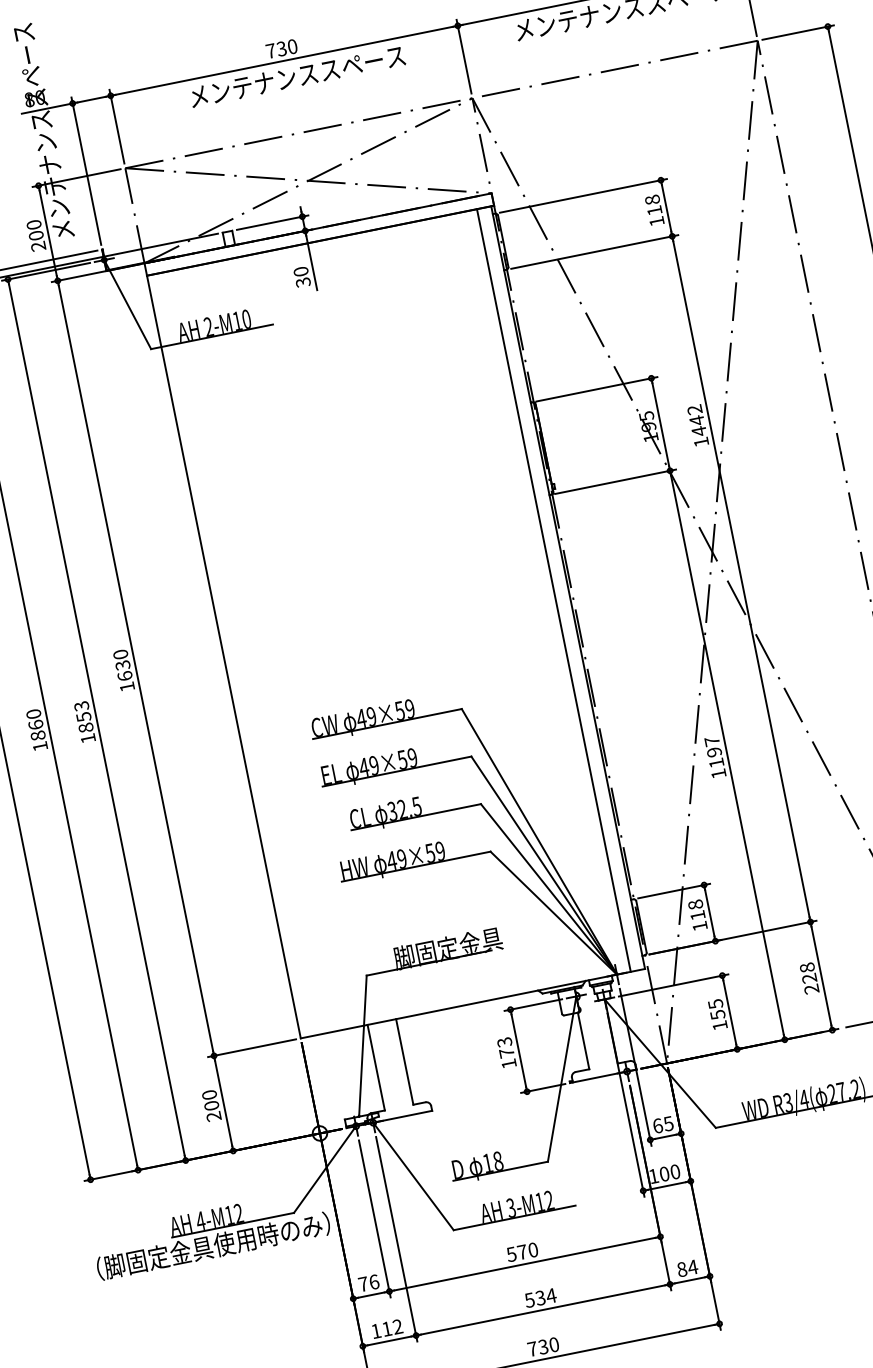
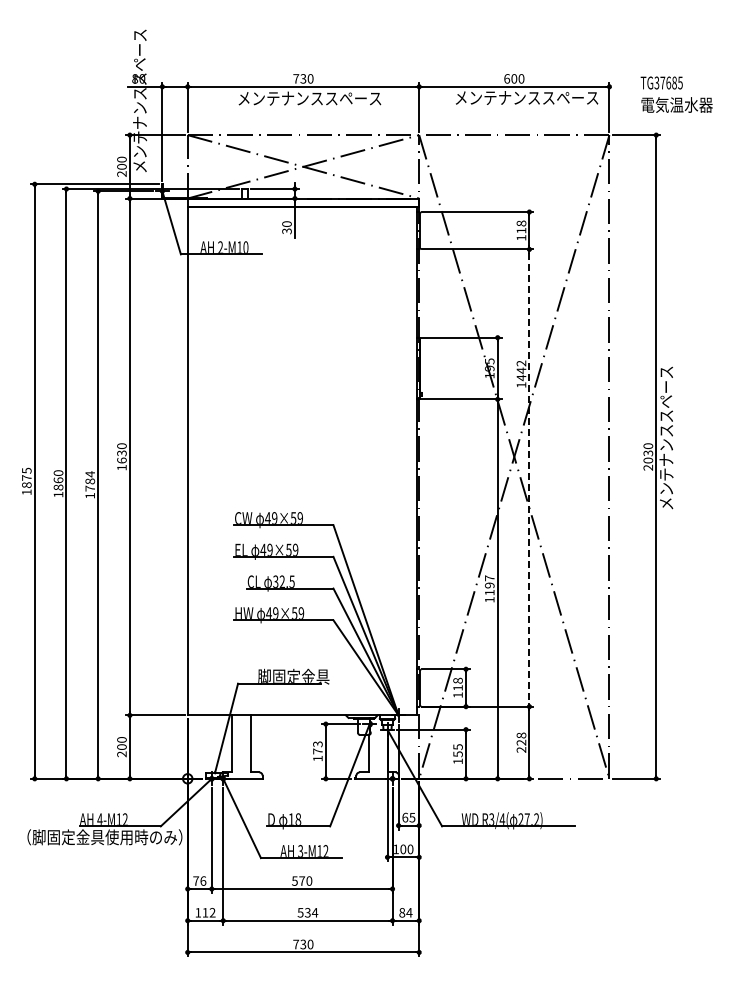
line: (741, 579) -> (529, 478), solid -> dashed
line: (553, 589) -> (407, 460), removed
text: (84, 717) -> (90, 481), 1853 -> 1784

